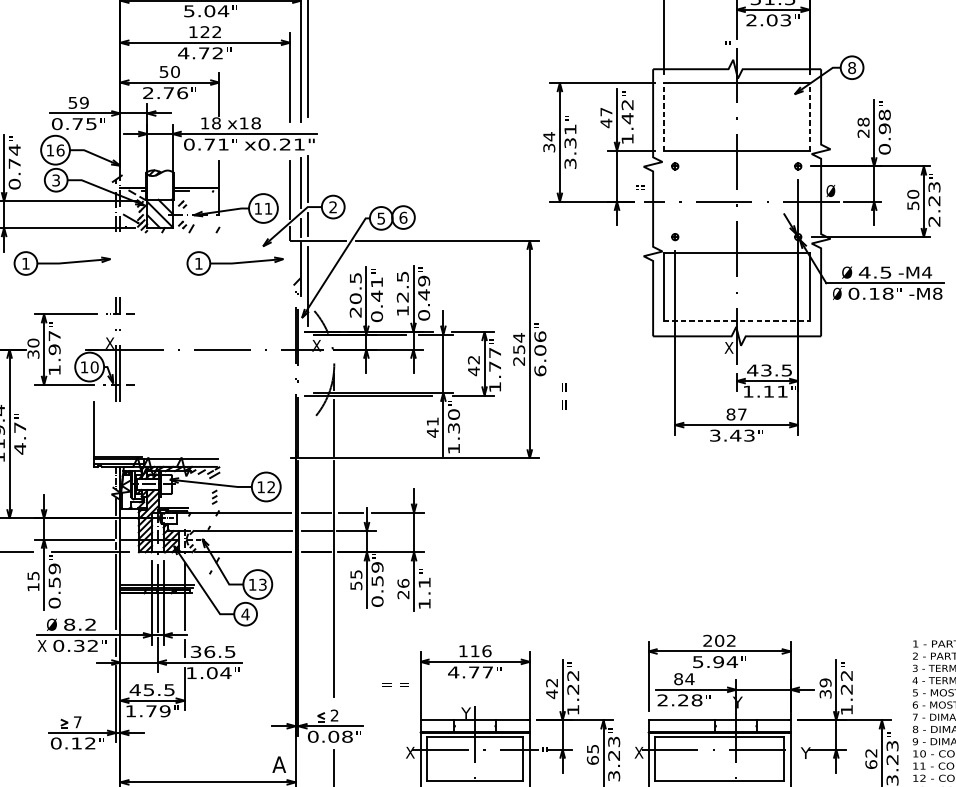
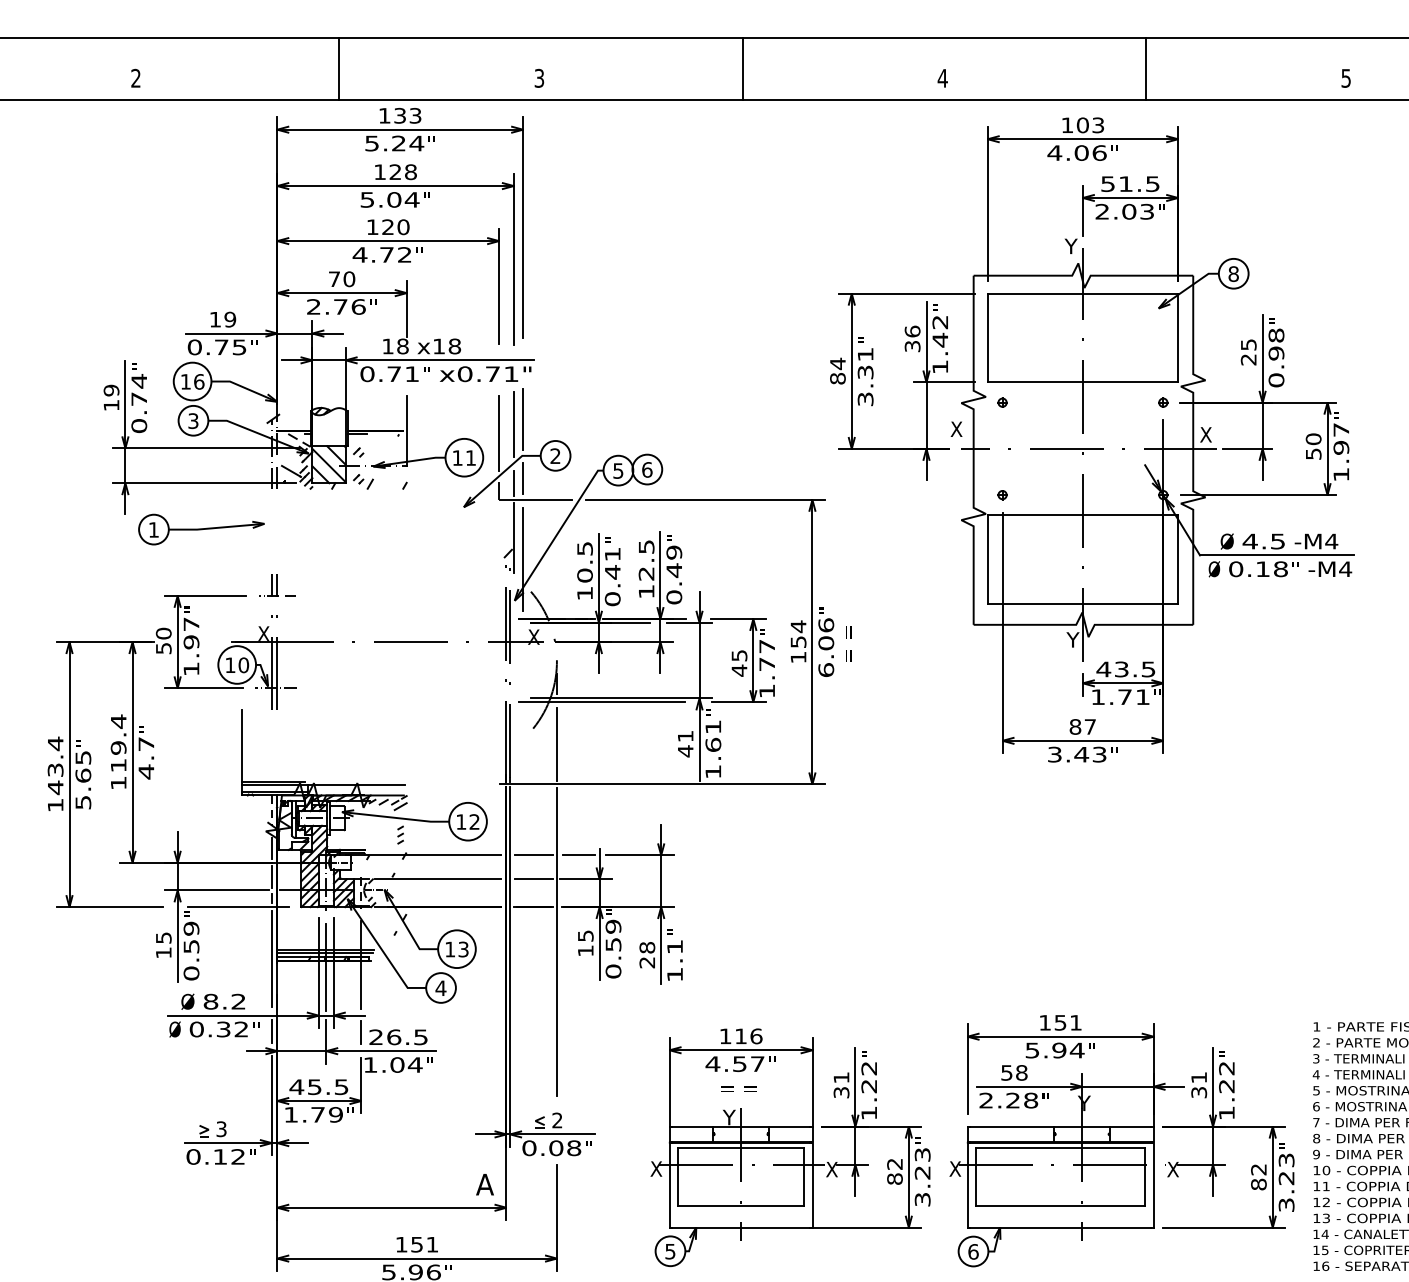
text: (216, 32) -> (403, 227), 122 -> 120
text: (727, 46) -> (1070, 246), " -> Y
text: (164, 72) -> (334, 279), 50 -> 70
text: (72, 102) -> (214, 319), 59 -> 19
line: (663, 116) -> (987, 337), dashed -> solid
line: (809, 116) -> (1178, 337), dashed -> solid
text: (606, 117) -> (912, 338), 47 -> 36
text: (863, 121) -> (1248, 344), 28 -> 25
text: (284, 144) -> (492, 373), x0.21" -> x0.71"
text: (548, 147) -> (837, 378), 34 -> 84
text: (639, 186) -> (956, 428), = = -> X
text: (830, 190) -> (1205, 434), Ø -> X
text: (934, 204) -> (1341, 452), 2.23 -> 1.97
part: (235, 263) -> (427, 529), removed
text: (937, 294) -> (1345, 569), -M8 -> -M4
text: (355, 312) -> (584, 593), 20.5 -> 10.5
line: (737, 320) -> (1083, 604), dashed -> solid
text: (728, 347) -> (1072, 639), X -> Y
text: (32, 354) -> (162, 648), 30 -> 50
text: (473, 359) -> (739, 655), 42 -> 45
text: (519, 361) -> (798, 657), 254 -> 154
text: (768, 391) -> (1124, 696), 1.11 -> 1.71
text: (564, 395) -> (848, 643), moved
text: (454, 421) -> (713, 735), 1.30 -> 1.61
text: (403, 583) -> (647, 947), 26 -> 28
text: (356, 585) -> (585, 950), 55 -> 15
text: (719, 640) -> (1060, 1022), 202 -> 151
text: (41, 645) -> (174, 1029), X -> Ø
text: (195, 652) -> (375, 1037), 36.5 -> 26.5
text: (473, 672) -> (739, 1064), 4.77 -> 4.57
text: (684, 678) -> (1014, 1072), 84 -> 58
text: (825, 682) -> (1199, 1077), 39 -> 31
text: (395, 684) -> (738, 1088), moved
text: (552, 688) -> (841, 1085), 42 -> 31
text: (77, 722) -> (221, 1129), 7 -> 3
text: (544, 753) -> (831, 1169), " -> X
text: (805, 753) -> (1172, 1169), Y -> X
text: (592, 754) -> (894, 1171), 65 -> 82
text: (871, 764) -> (1258, 1184), 62 -> 82

